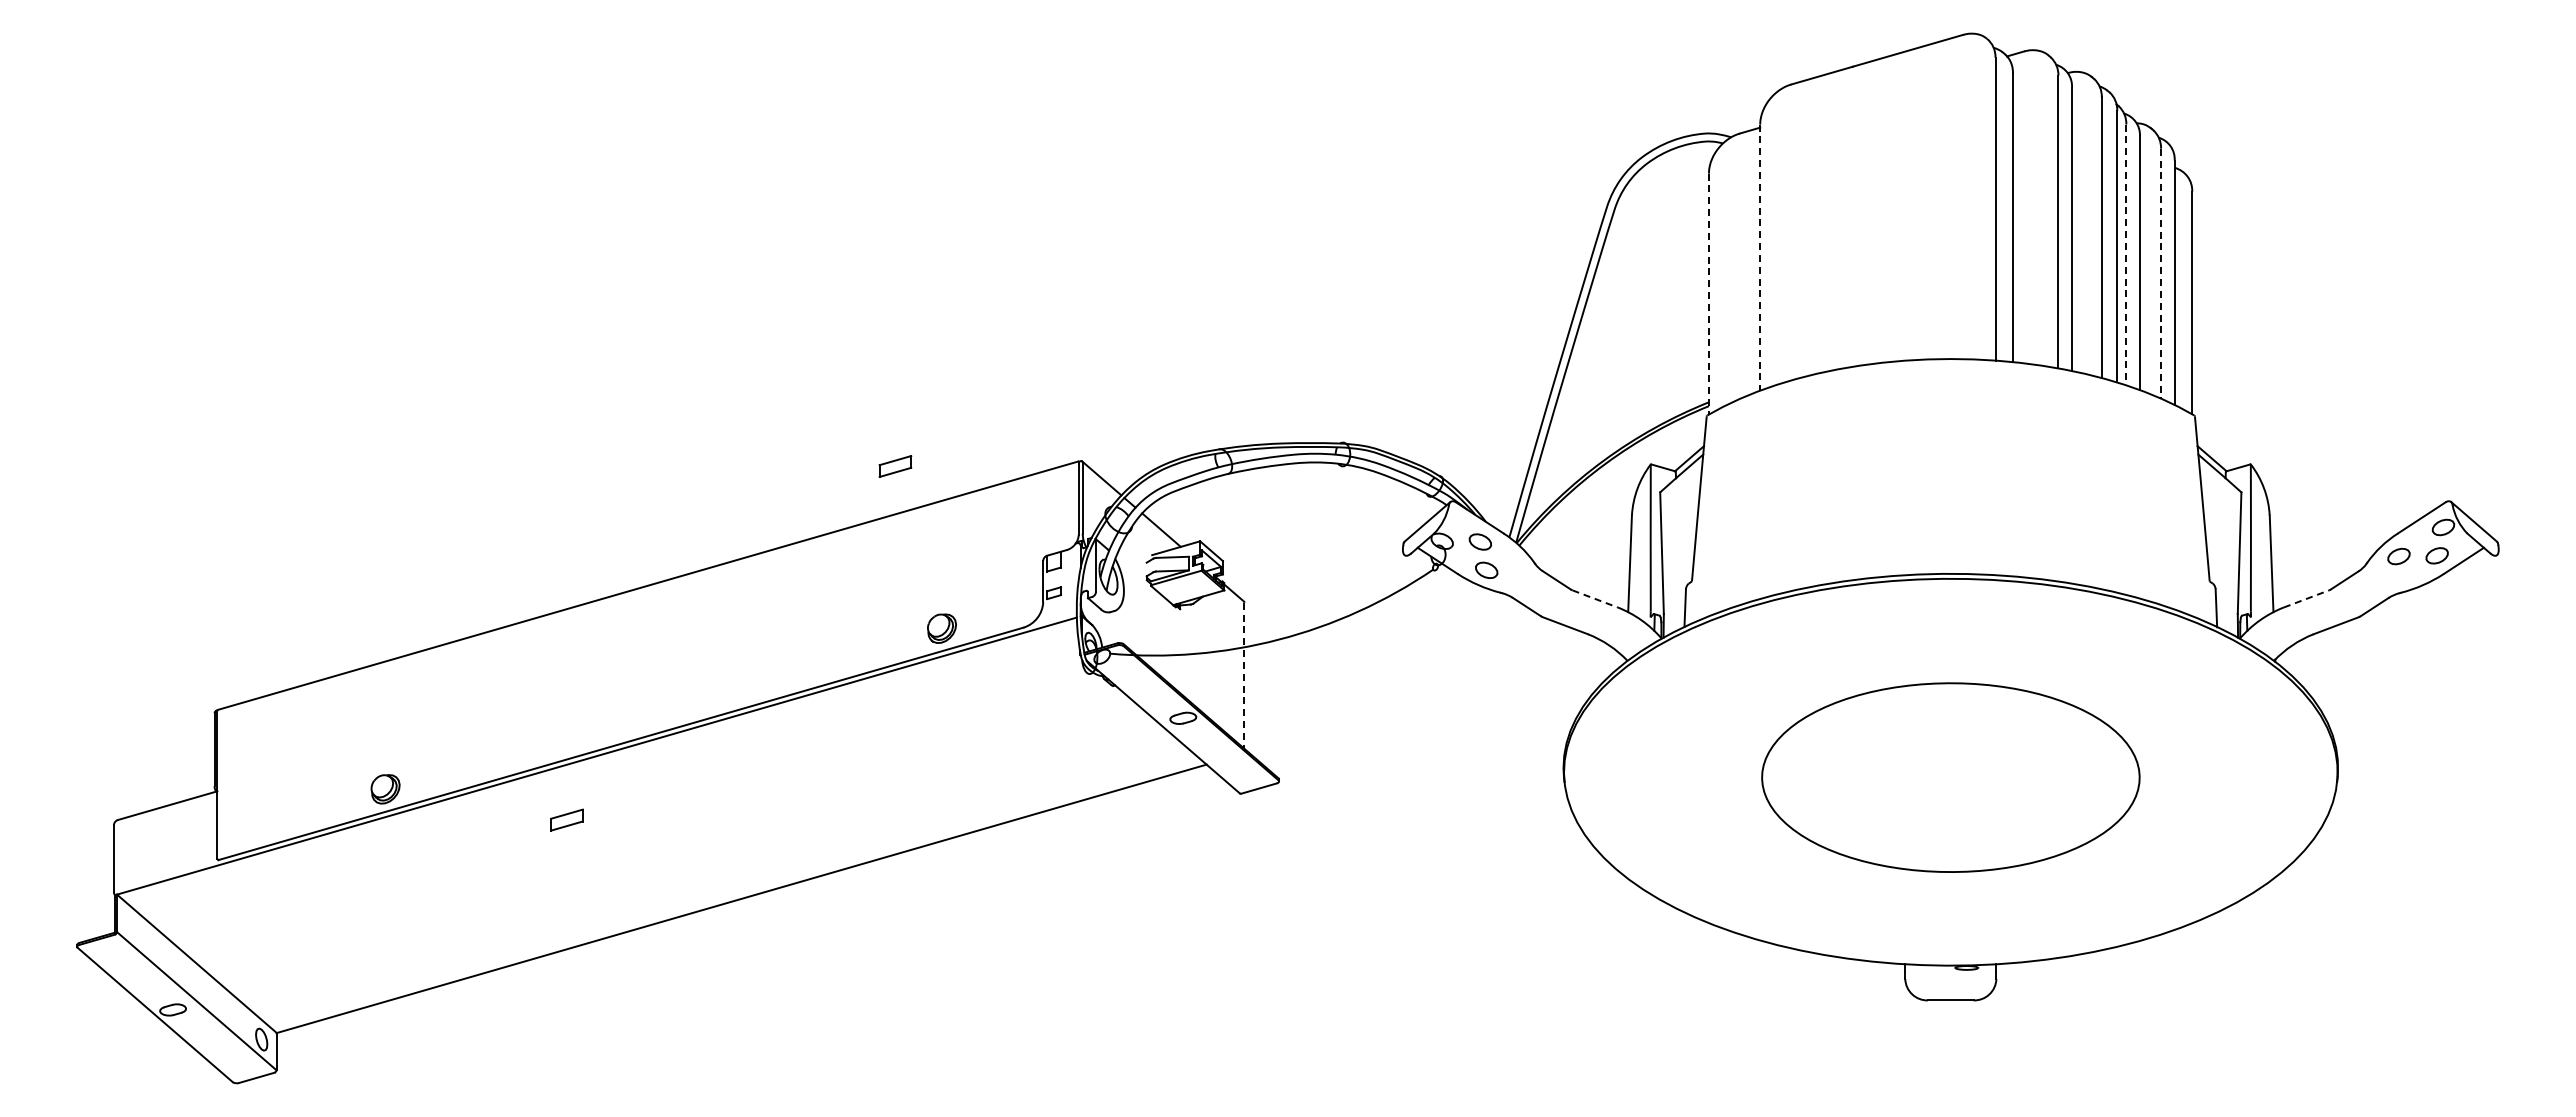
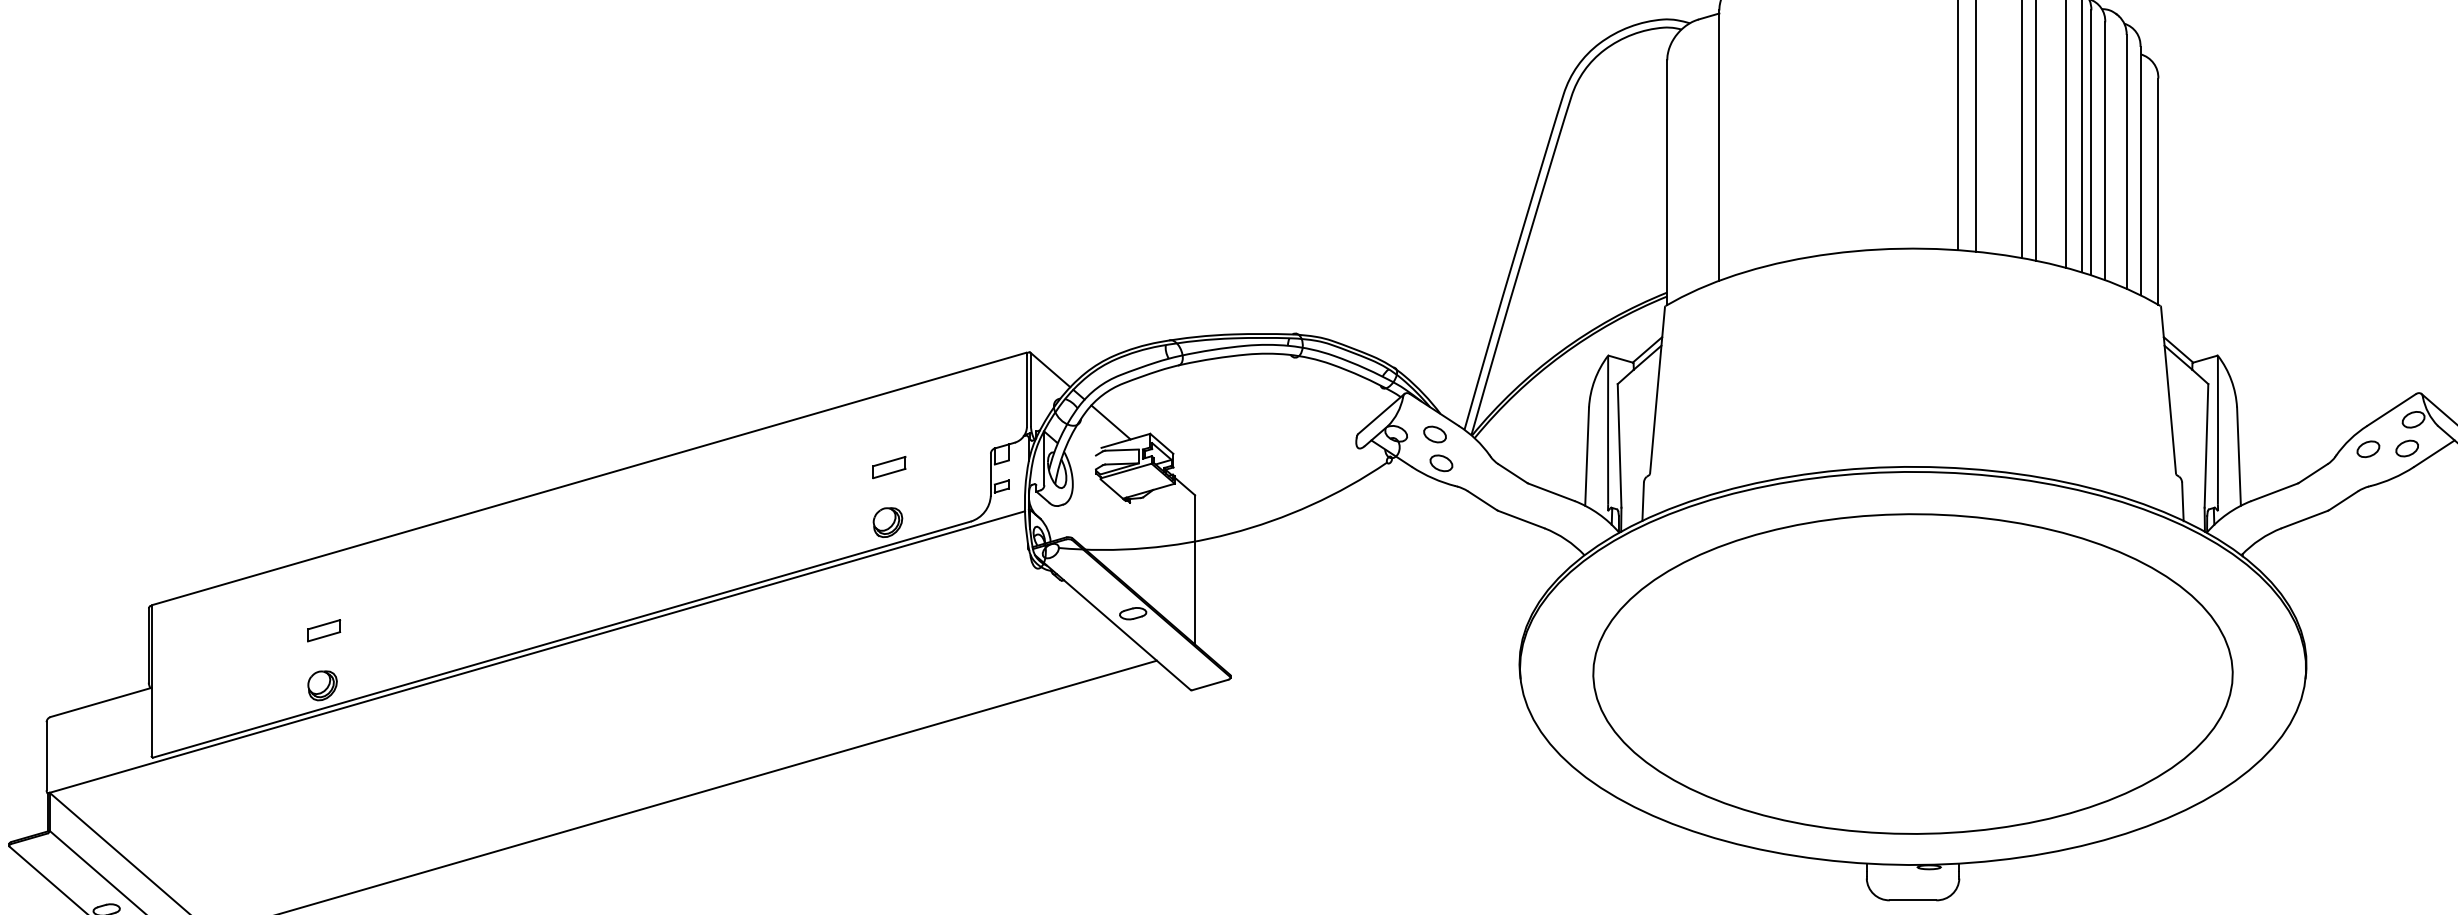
line: (2126, 255) -> (2091, 143), dashed -> solid
line: (1760, 257) -> (1719, 145), dashed -> solid
line: (2161, 273) -> (2127, 161), dashed -> solid
line: (1708, 294) -> (1666, 183), dashed -> solid
part: (895, 466) -> (889, 467), moved
line: (2306, 598) -> (2274, 491), dashed -> solid
line: (1595, 599) -> (1551, 492), dashed -> solid
line: (1244, 676) -> (1195, 571), dashed -> solid
part: (1950, 777) -> (1912, 673), size x1.67
part: (566, 819) -> (323, 630), moved

